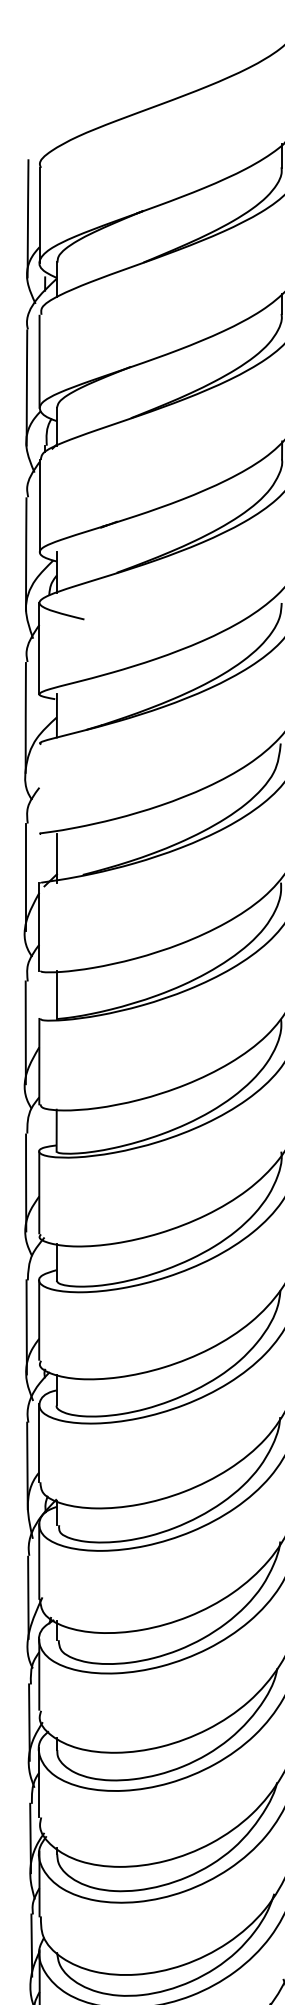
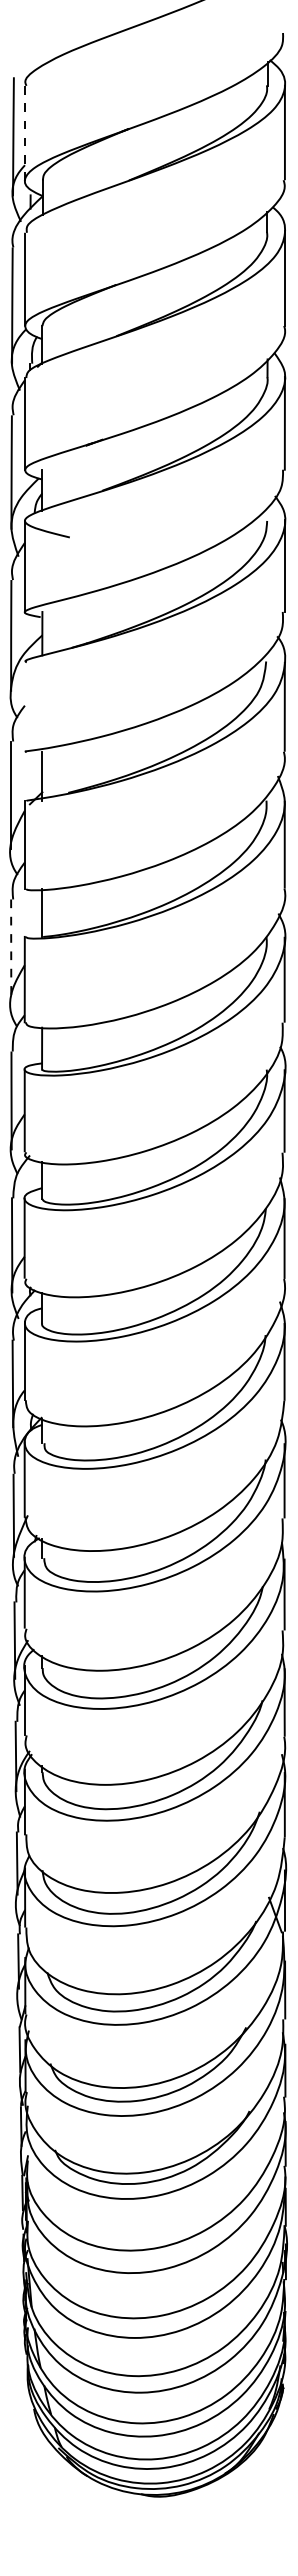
line: (40, 215) -> (25, 133), solid -> dashed
line: (26, 1033) -> (11, 951), solid -> dashed

